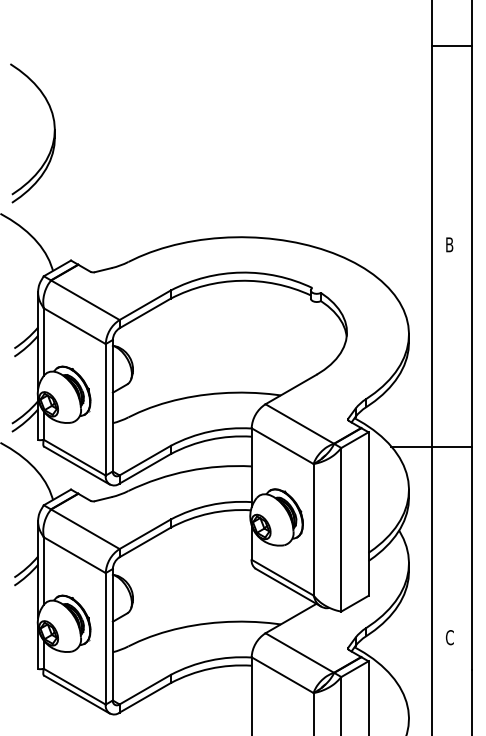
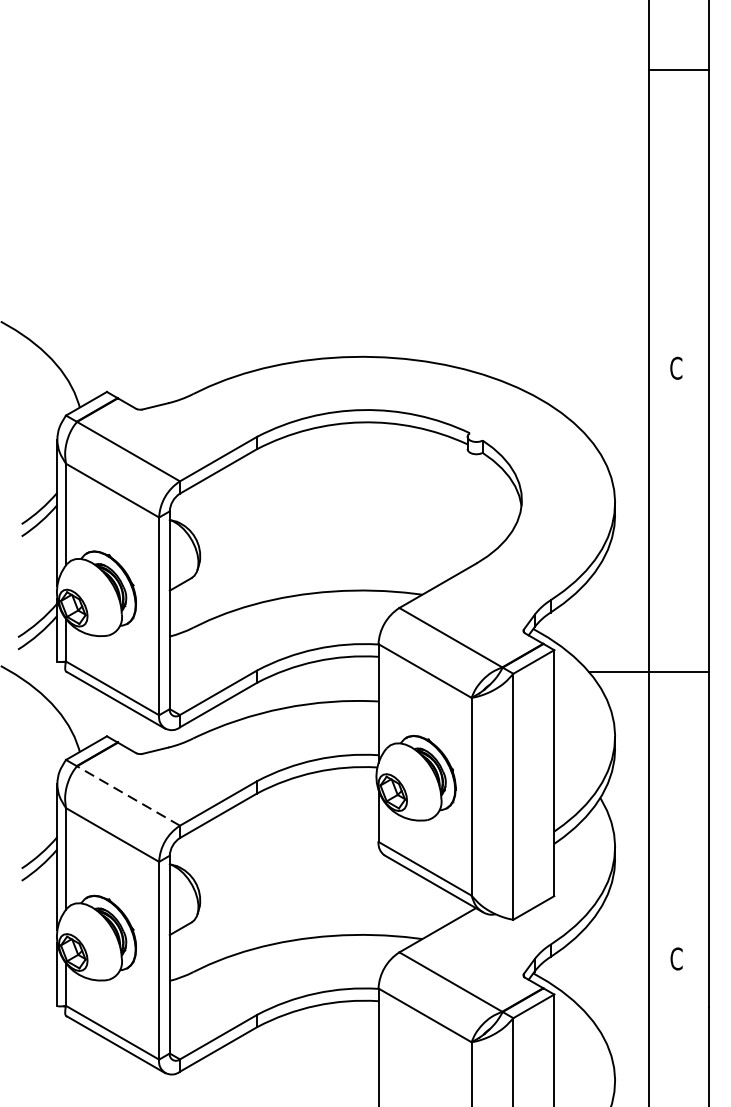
part: (53, 133) -> (80, 200), removed
text: (449, 244) -> (676, 367), B -> C
line: (85, 529) -> (128, 796), solid -> dashed

